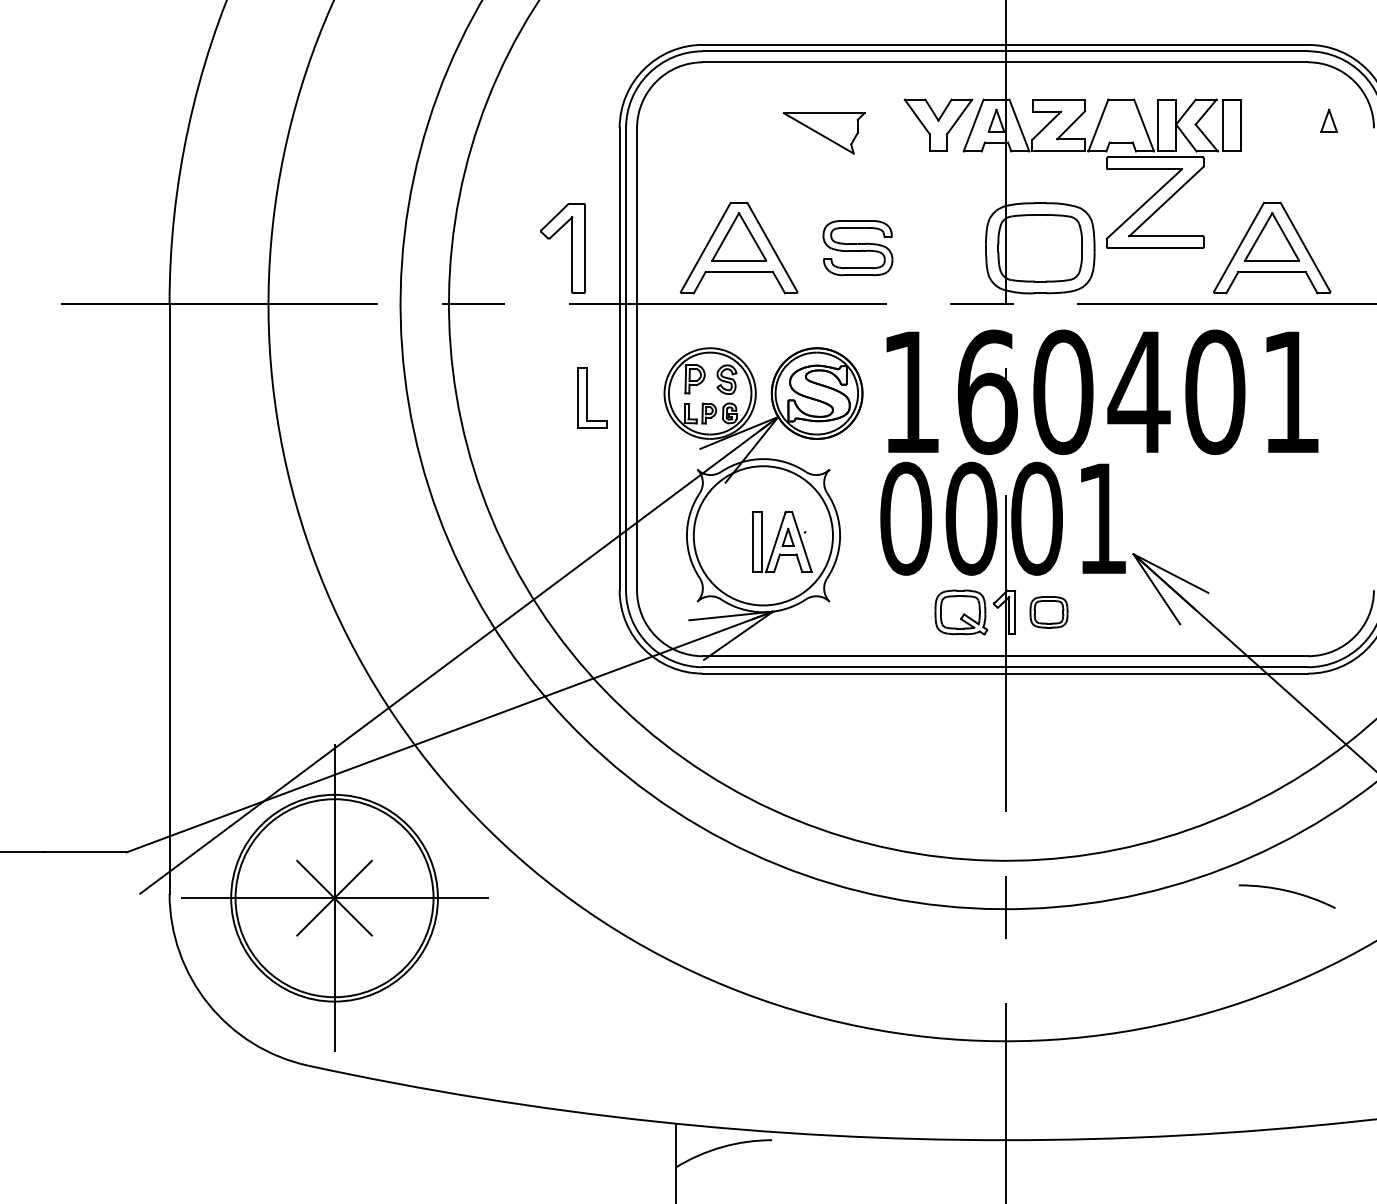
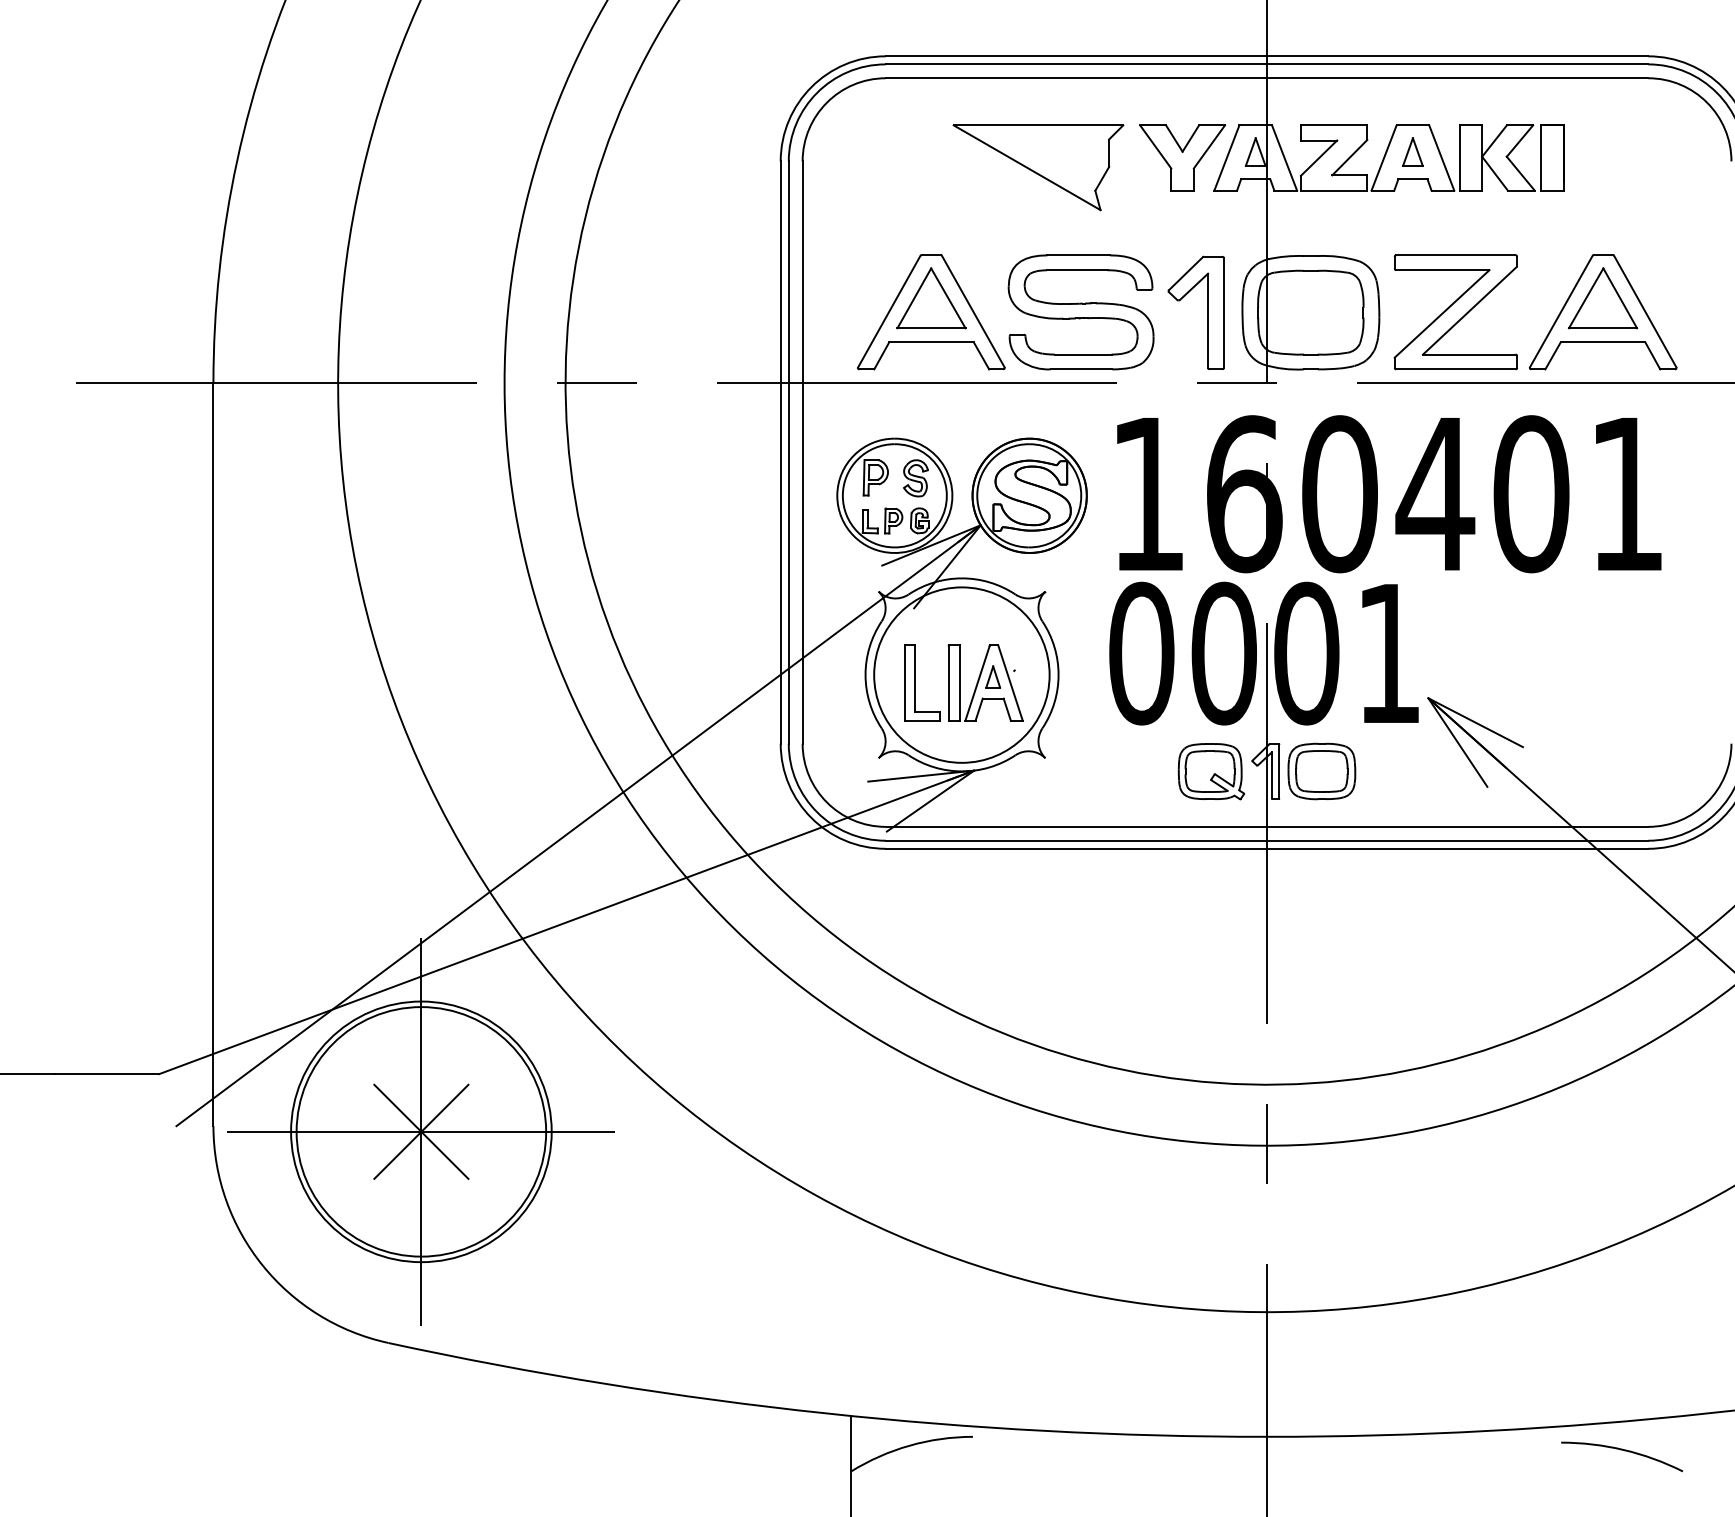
part: (1328, 120) -> (1412, 151), moved
part: (824, 133) -> (1038, 167), size x1.67
part: (1155, 202) -> (1455, 312), moved
part: (571, 248) -> (1207, 312), moved
part: (857, 248) -> (1080, 312), size x1.67
part: (586, 397) -> (915, 682), moved
part: (1048, 612) -> (1321, 771), size x1.43
arc: (1289, 892) -> (1624, 1451), moved

